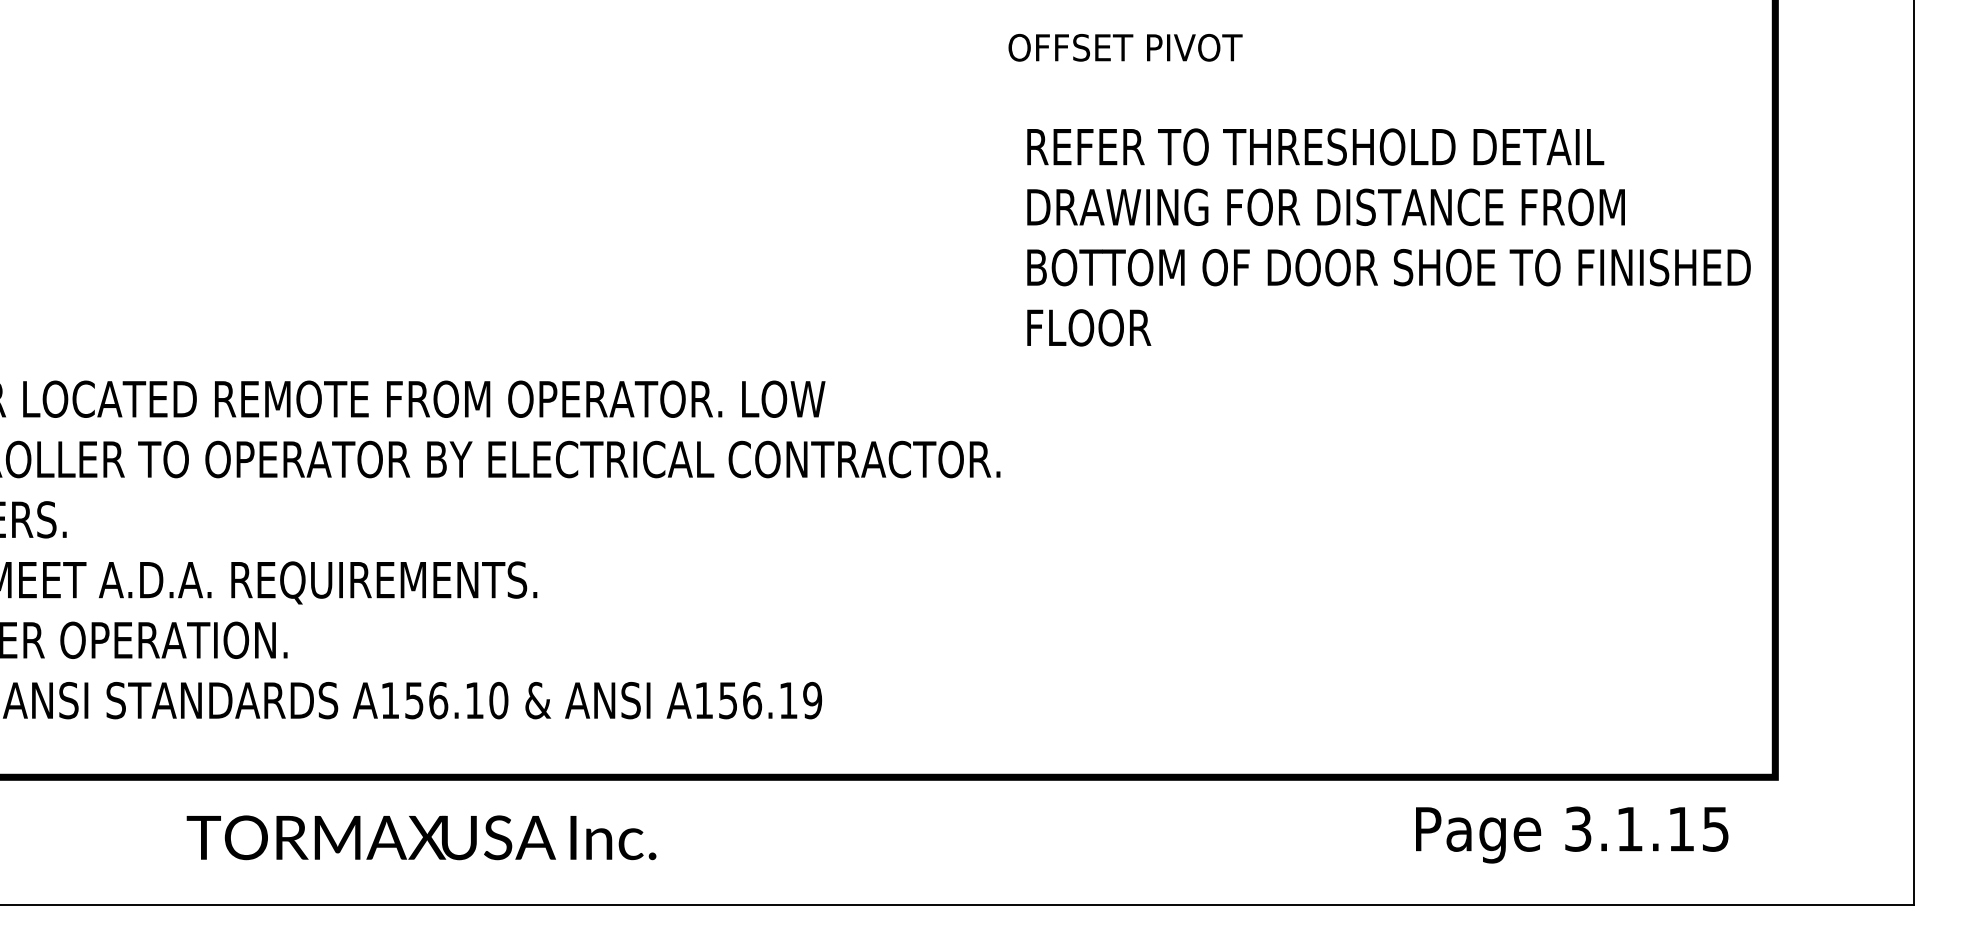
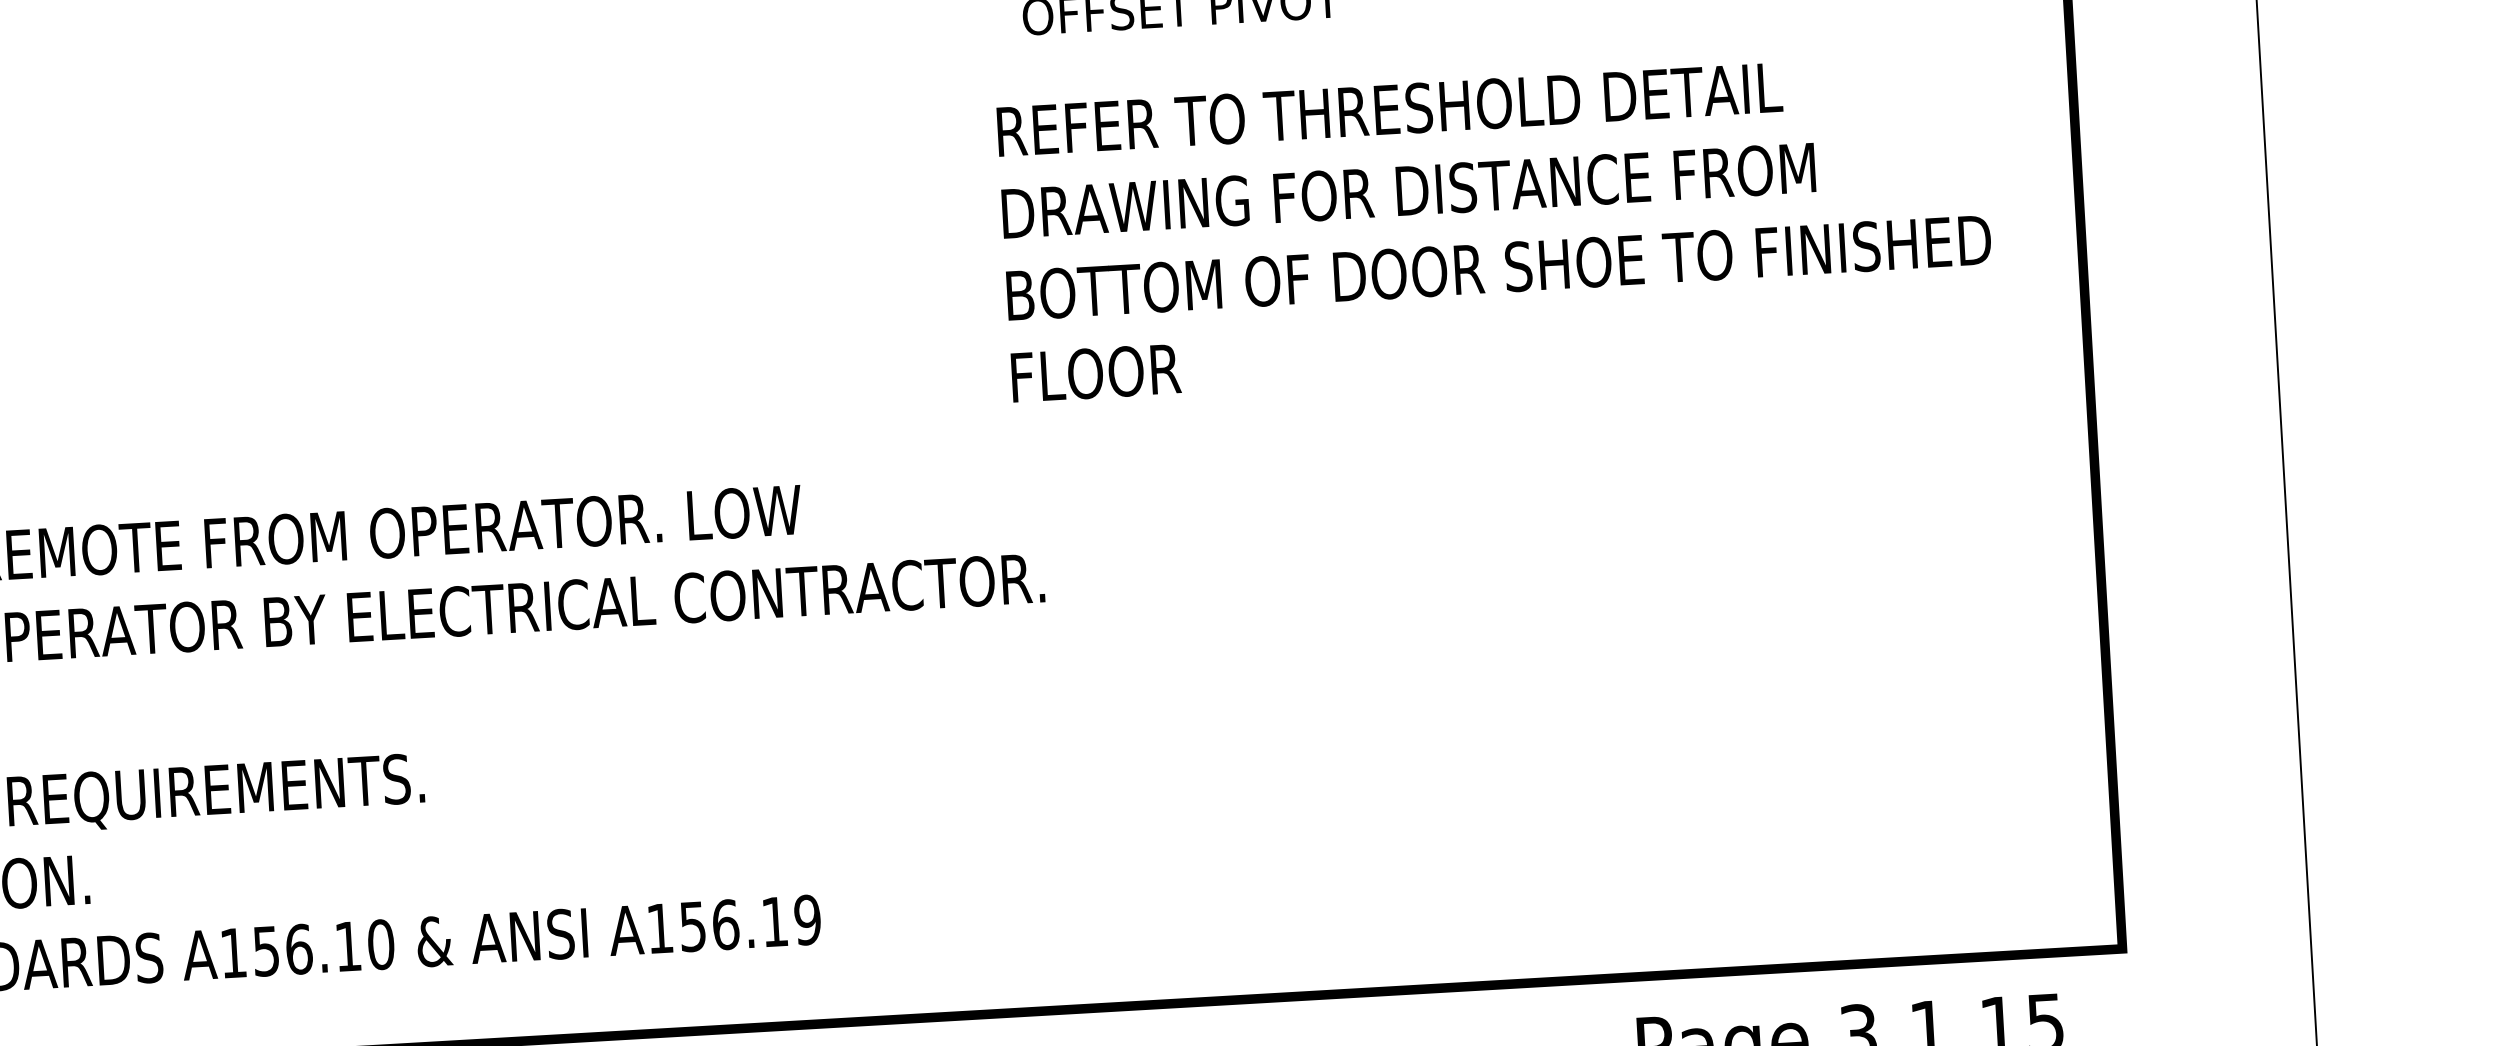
text: (1388, 237) -> (1495, 226), moved

